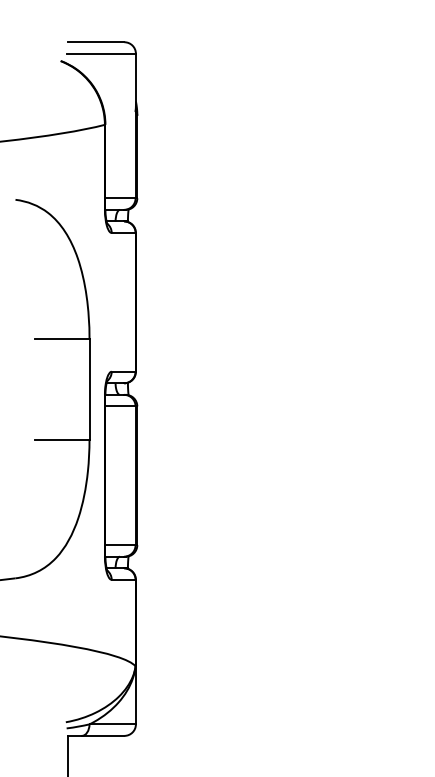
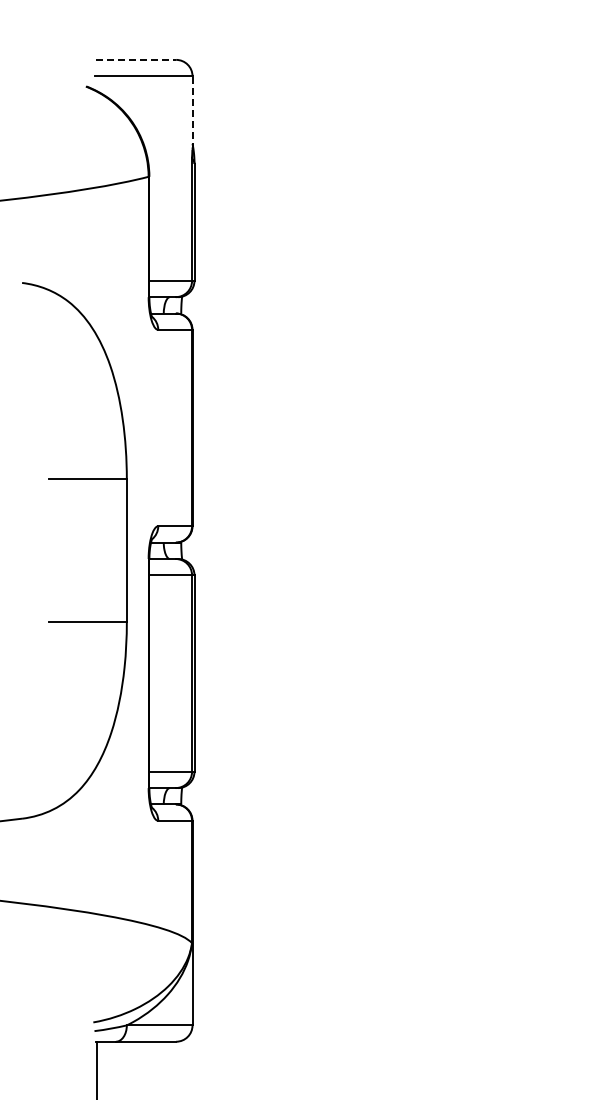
line: (96, 41) -> (136, 59), solid -> dashed
line: (135, 80) -> (192, 113), solid -> dashed

